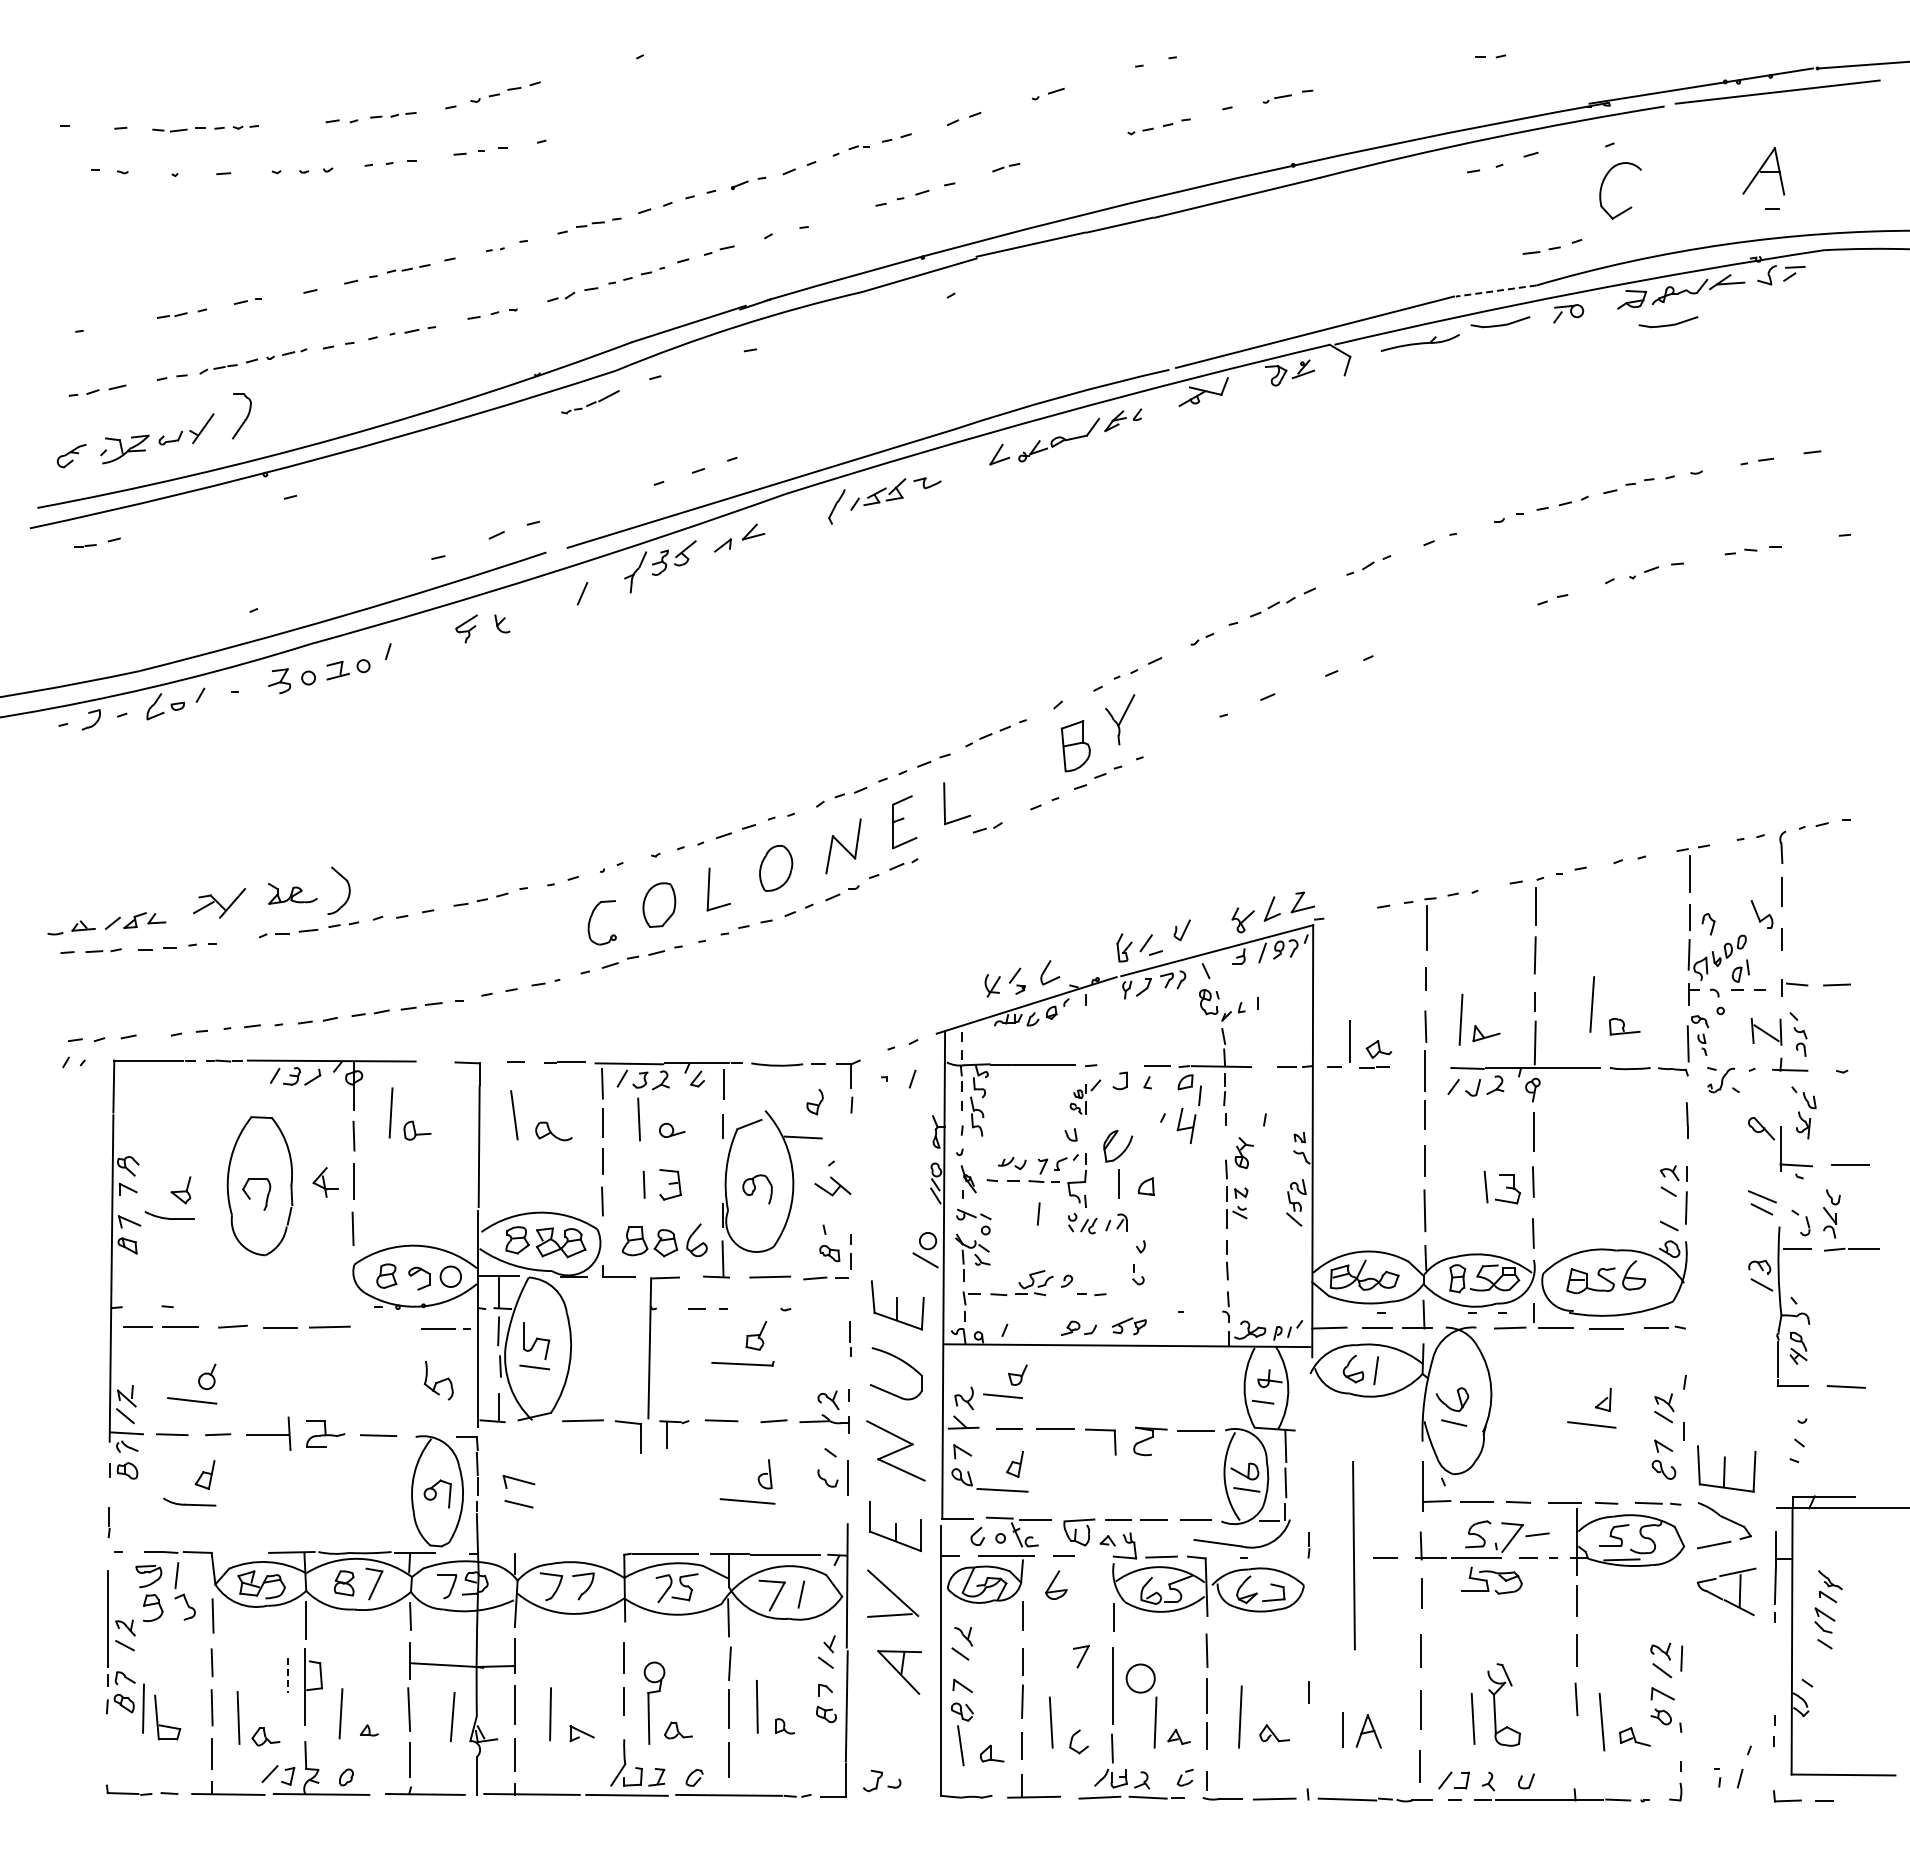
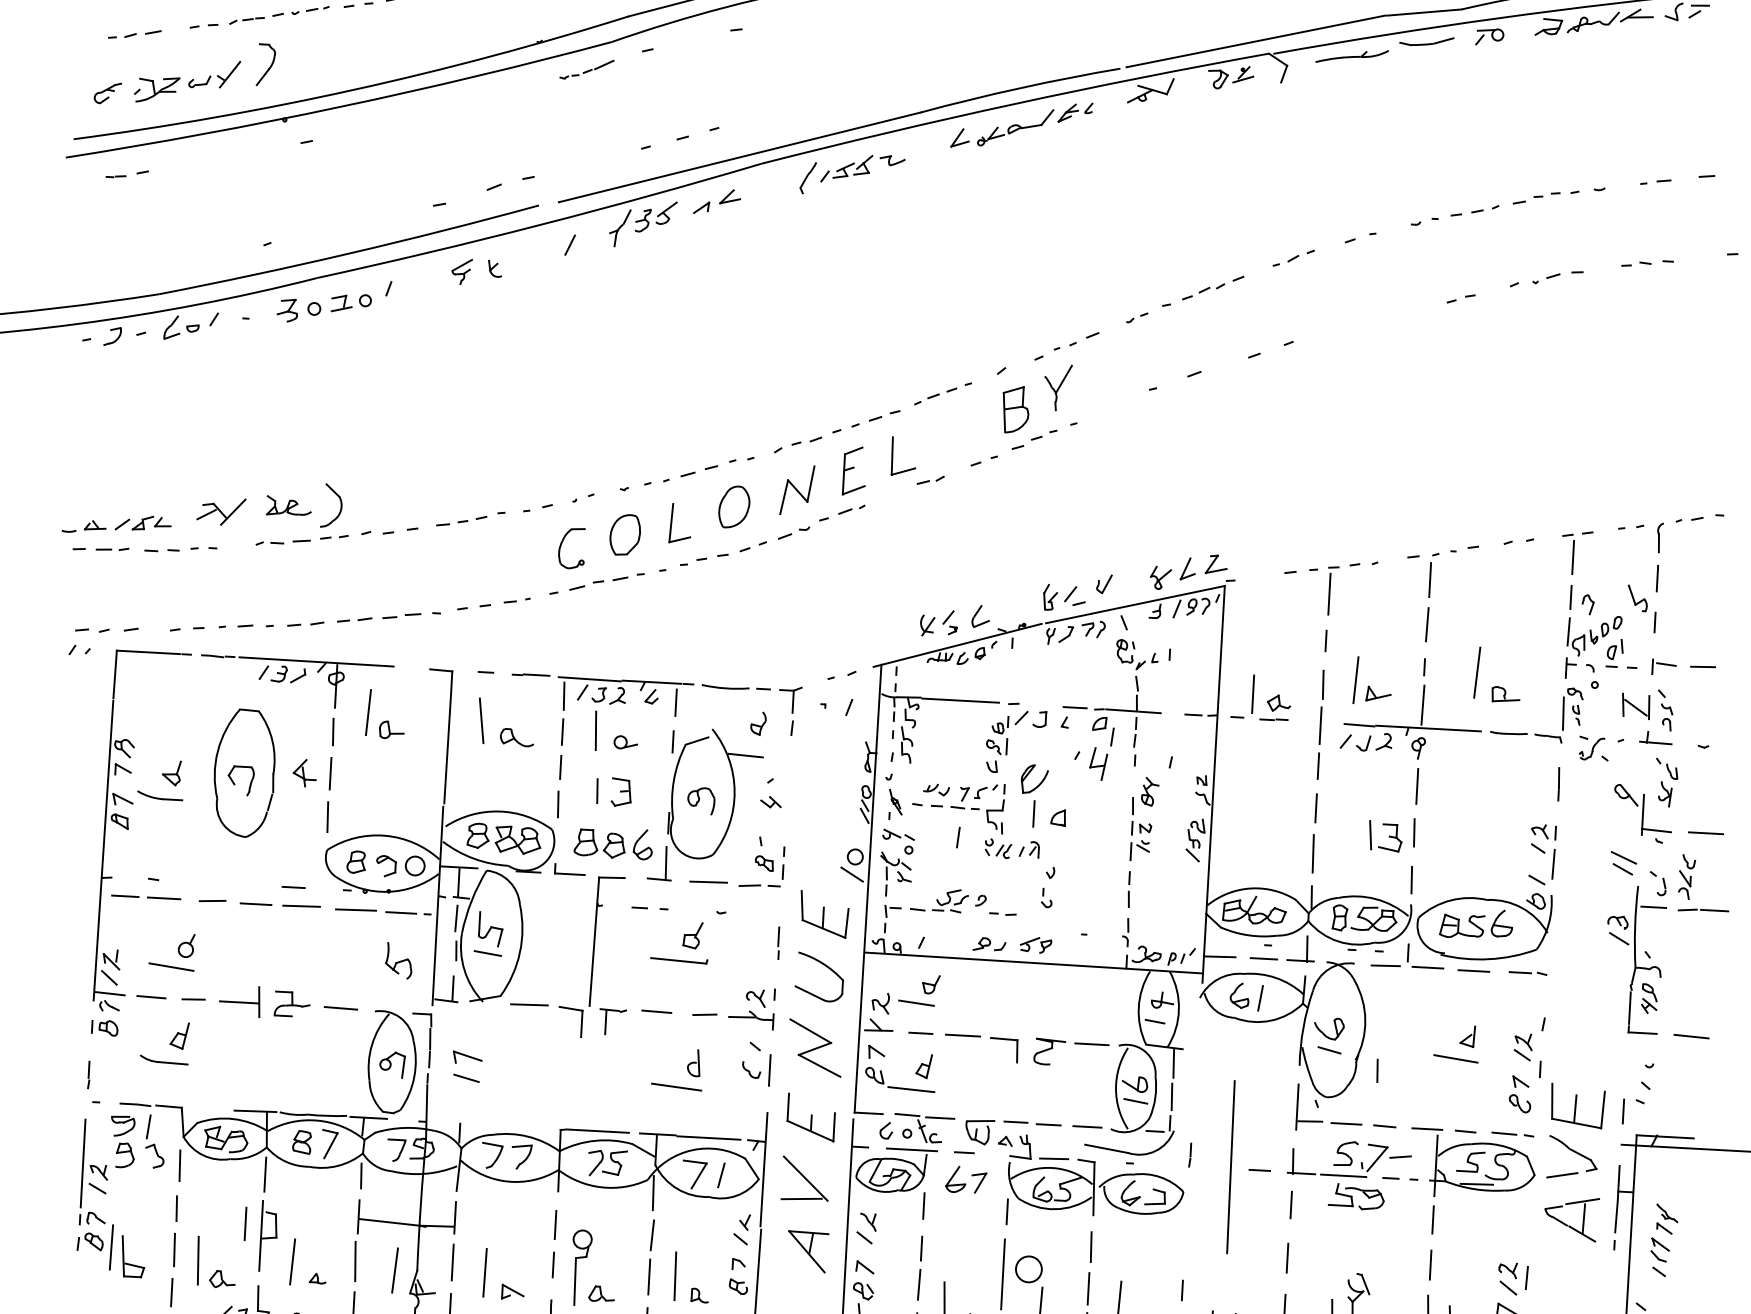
line: (1496, 291) -> (1424, 13), dashed -> solid
part: (1668, 322) -> (1581, 50), removed
part: (1085, 1096) -> (1007, 731), size x1.43
part: (833, 1186) -> (771, 802), size x0.62
line: (320, 1307) -> (293, 887), added
line: (388, 1327) -> (355, 909), added
line: (1506, 1442) -> (1376, 1070), added
line: (1776, 1472) -> (1623, 1111), added
part: (1081, 1656) -> (979, 1182), moved
line: (287, 1675) -> (245, 1224), dashed -> solid

